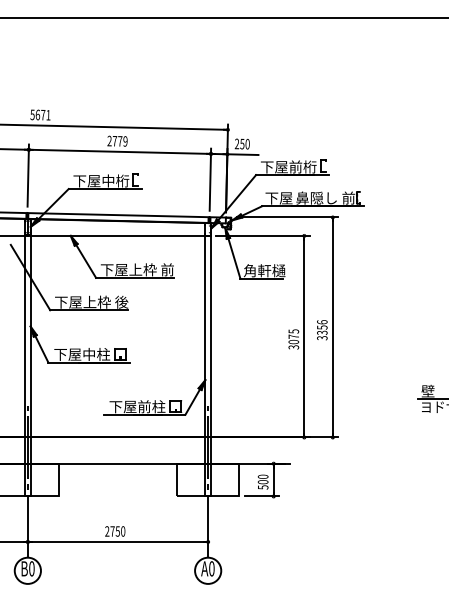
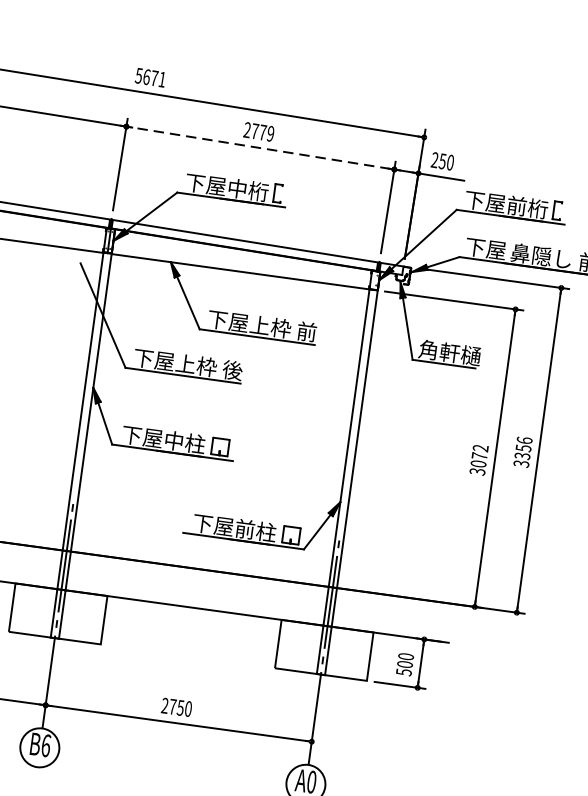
line: (119, 151) -> (259, 147), solid -> dashed
text: (293, 331) -> (480, 448), 3075 -> 3072
text: (31, 568) -> (45, 745), B0 -> B6

